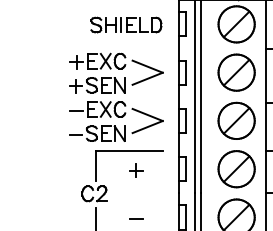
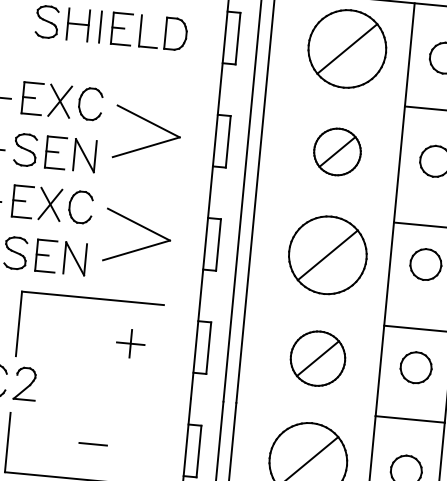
part: (236, 72) -> (337, 151), size x0.6
part: (236, 169) -> (317, 359), size x0.7
part: (136, 170) -> (131, 343), moved

